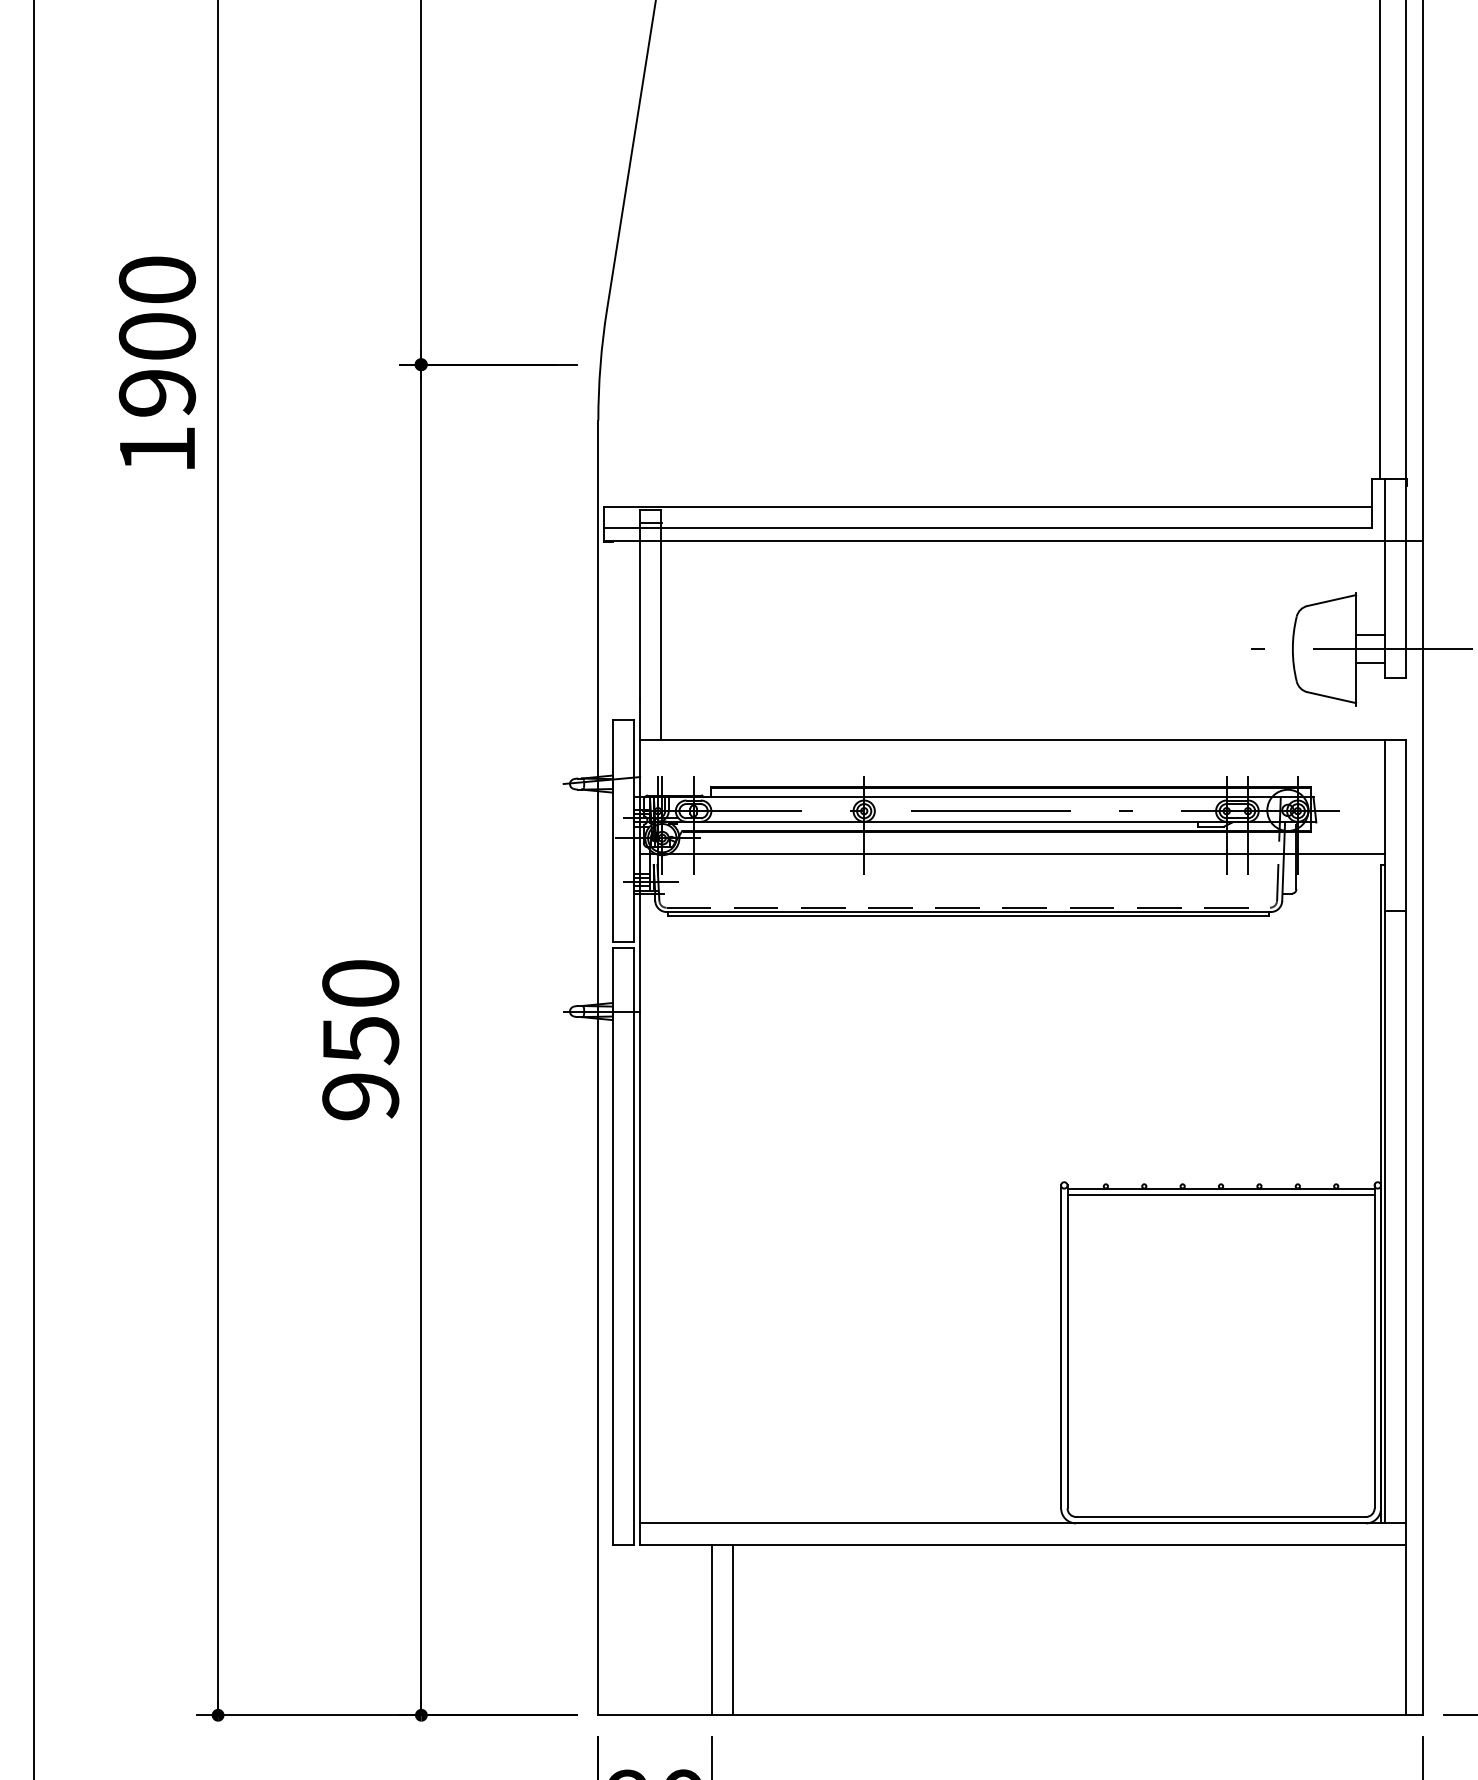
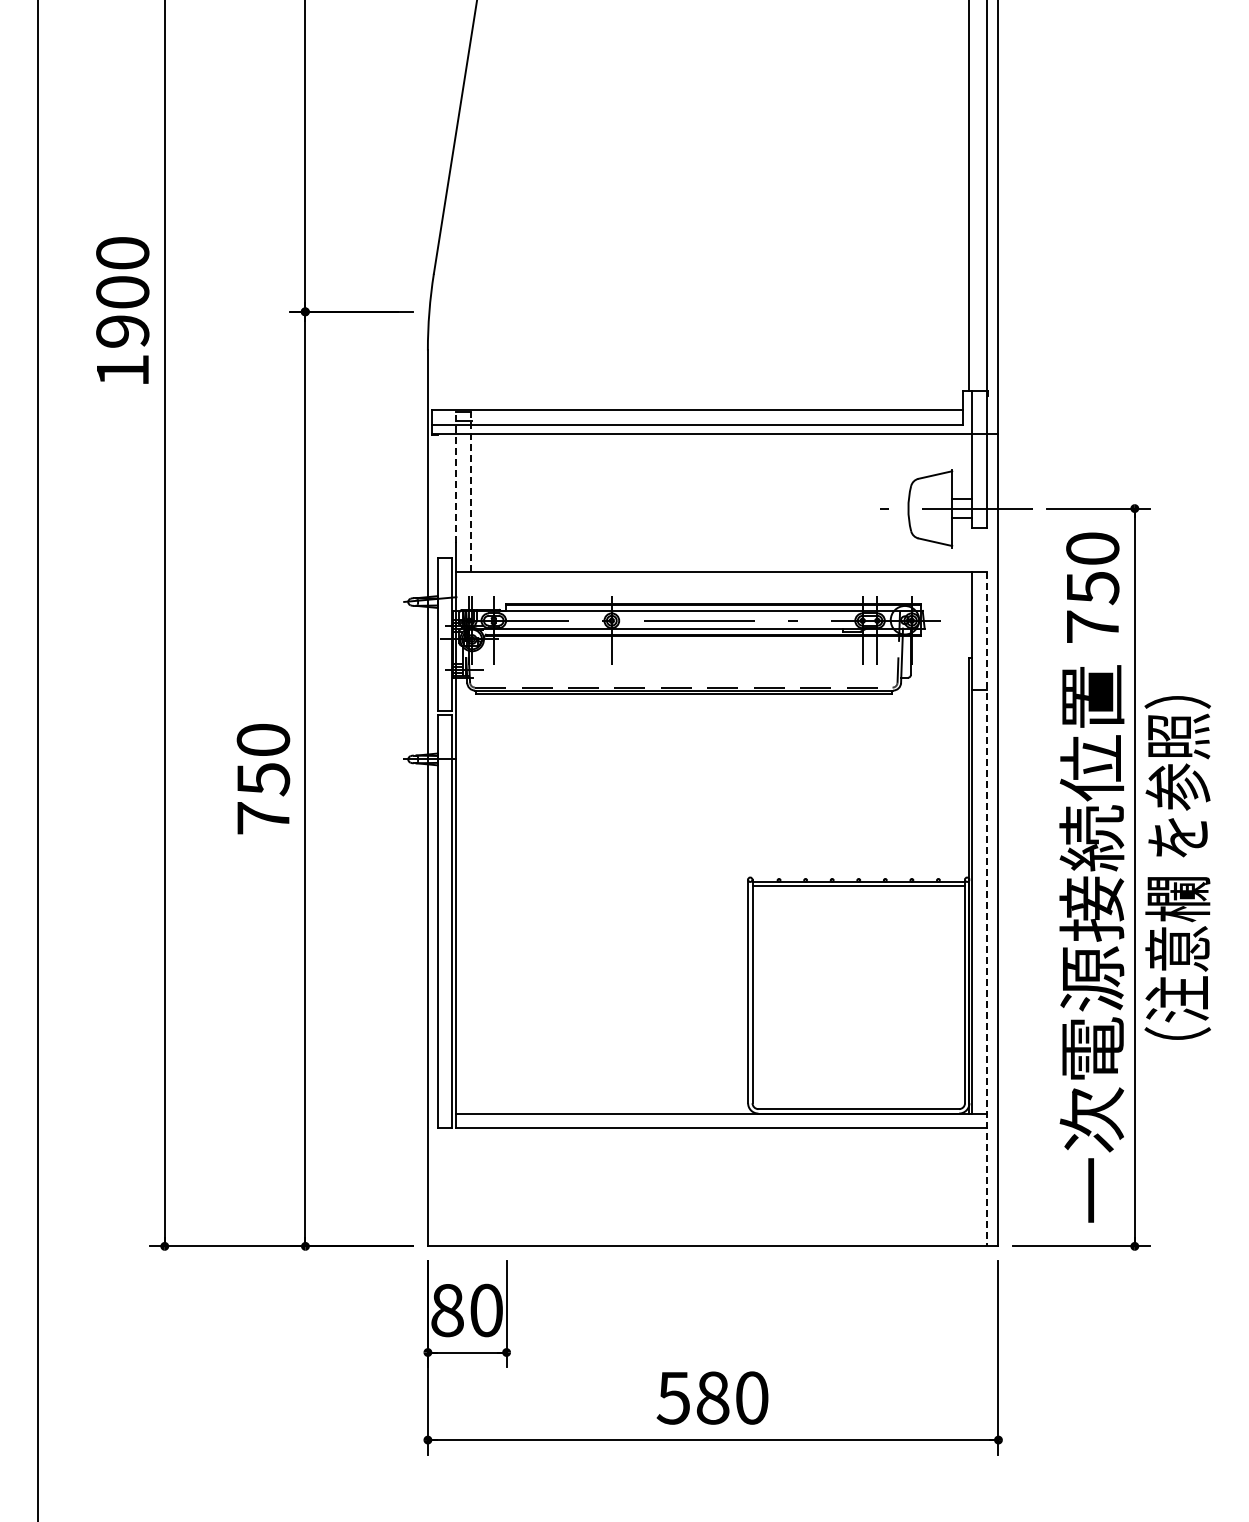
line: (639, 604) -> (456, 477), solid -> dashed
line: (661, 624) -> (471, 491), solid -> dashed
line: (1011, 854) -> (713, 650), removed
text: (360, 1096) -> (263, 818), 950 -> 750
line: (1405, 1228) -> (986, 909), solid -> dashed
line: (711, 1630) -> (506, 1187), removed
line: (733, 1630) -> (521, 1187), removed

